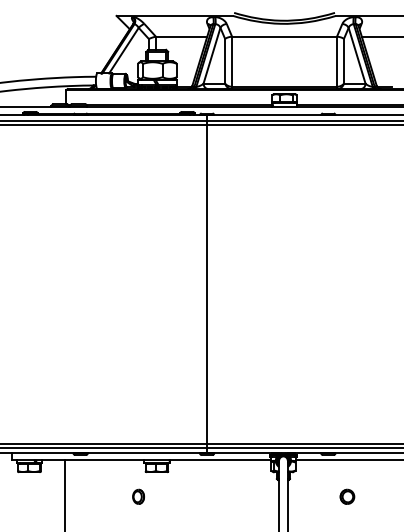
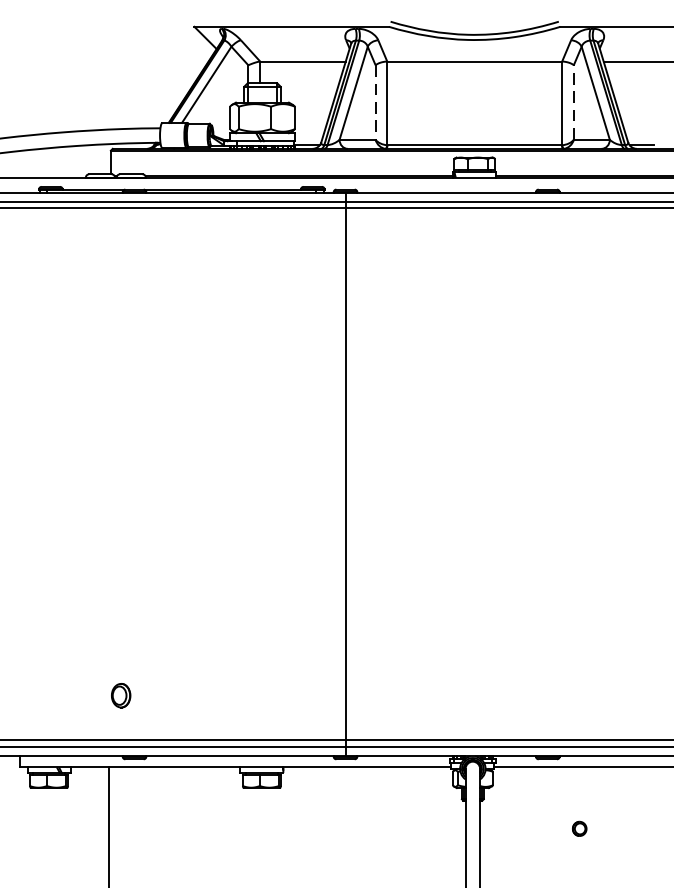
line: (343, 60) -> (573, 101), solid -> dashed
line: (225, 61) -> (376, 102), solid -> dashed
part: (138, 496) -> (120, 695), moved
part: (347, 496) -> (579, 828), size x0.6

